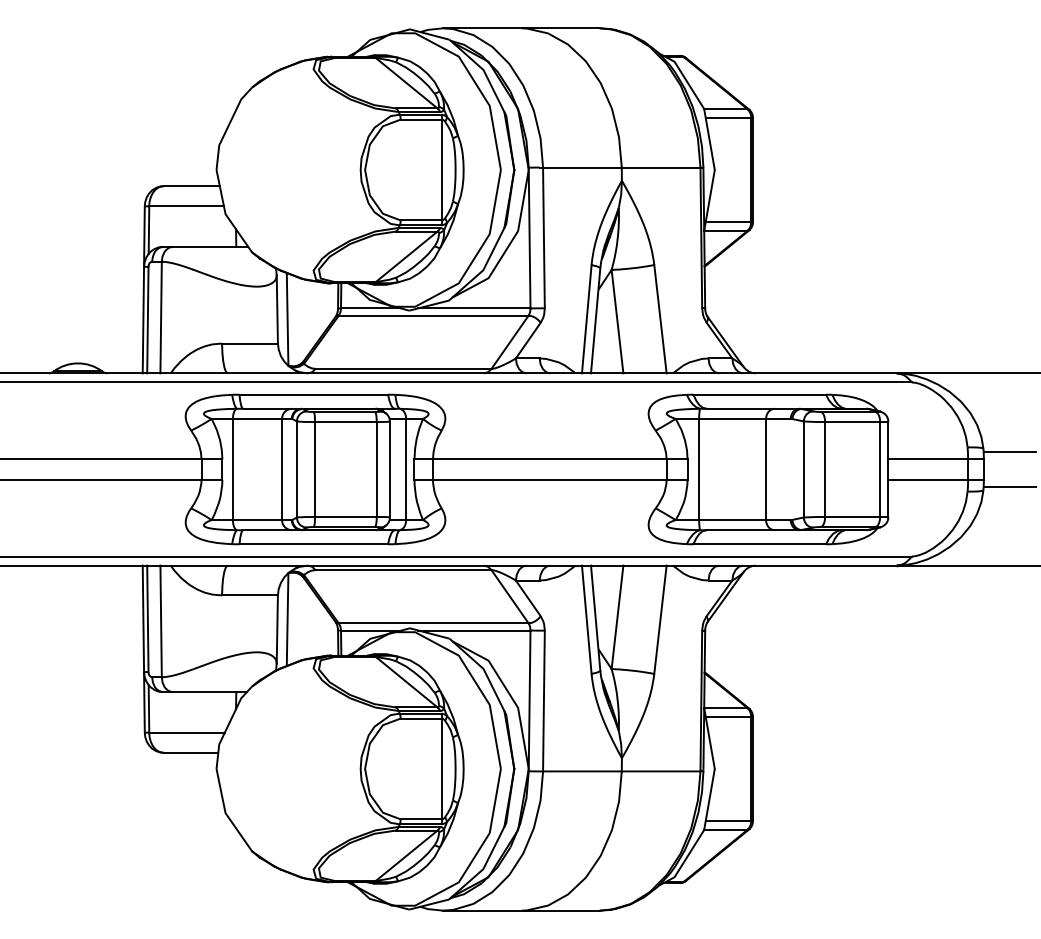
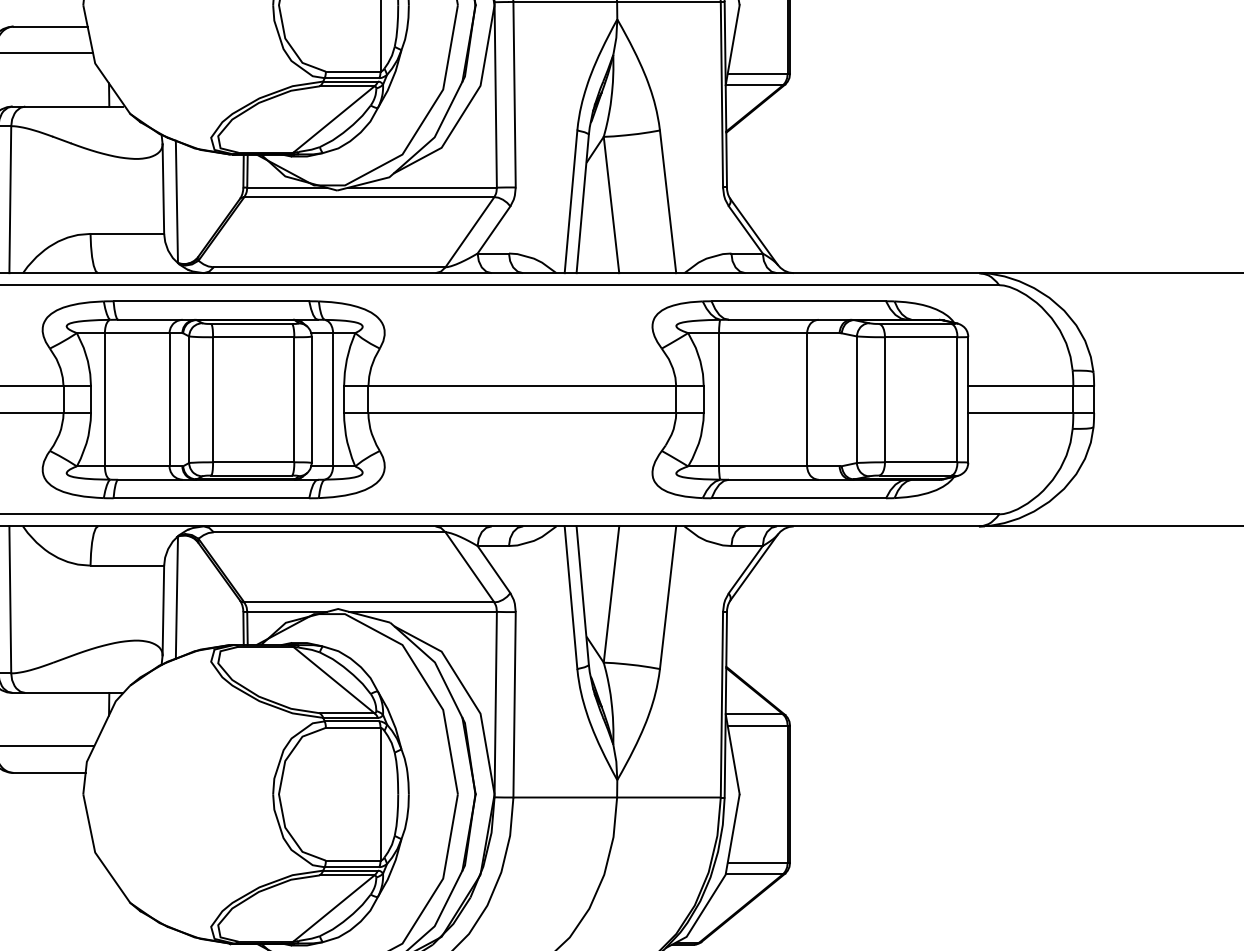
line: (1009, 452) -> (1127, 377), removed
line: (1009, 486) -> (1127, 422), removed

